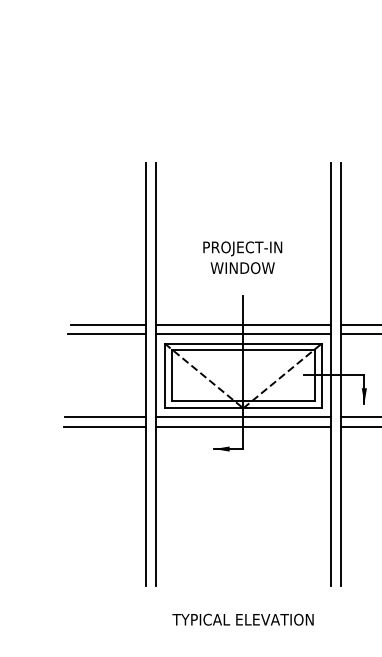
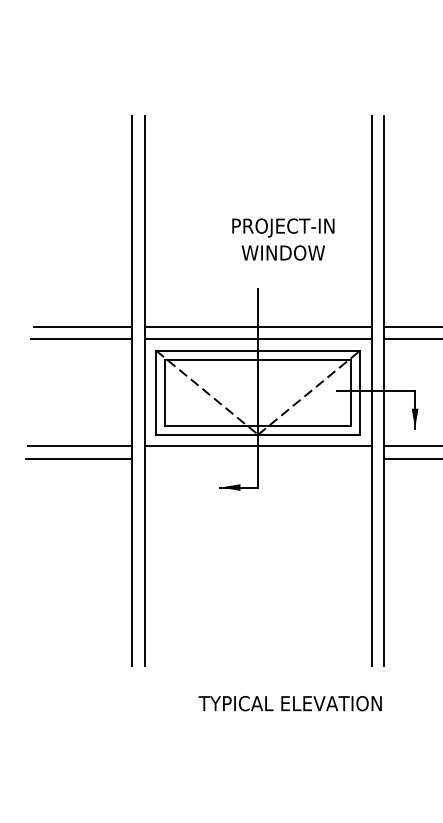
text: (242, 257) -> (283, 239), moved
line: (242, 426) -> (257, 458), removed
text: (242, 619) -> (289, 703), moved

